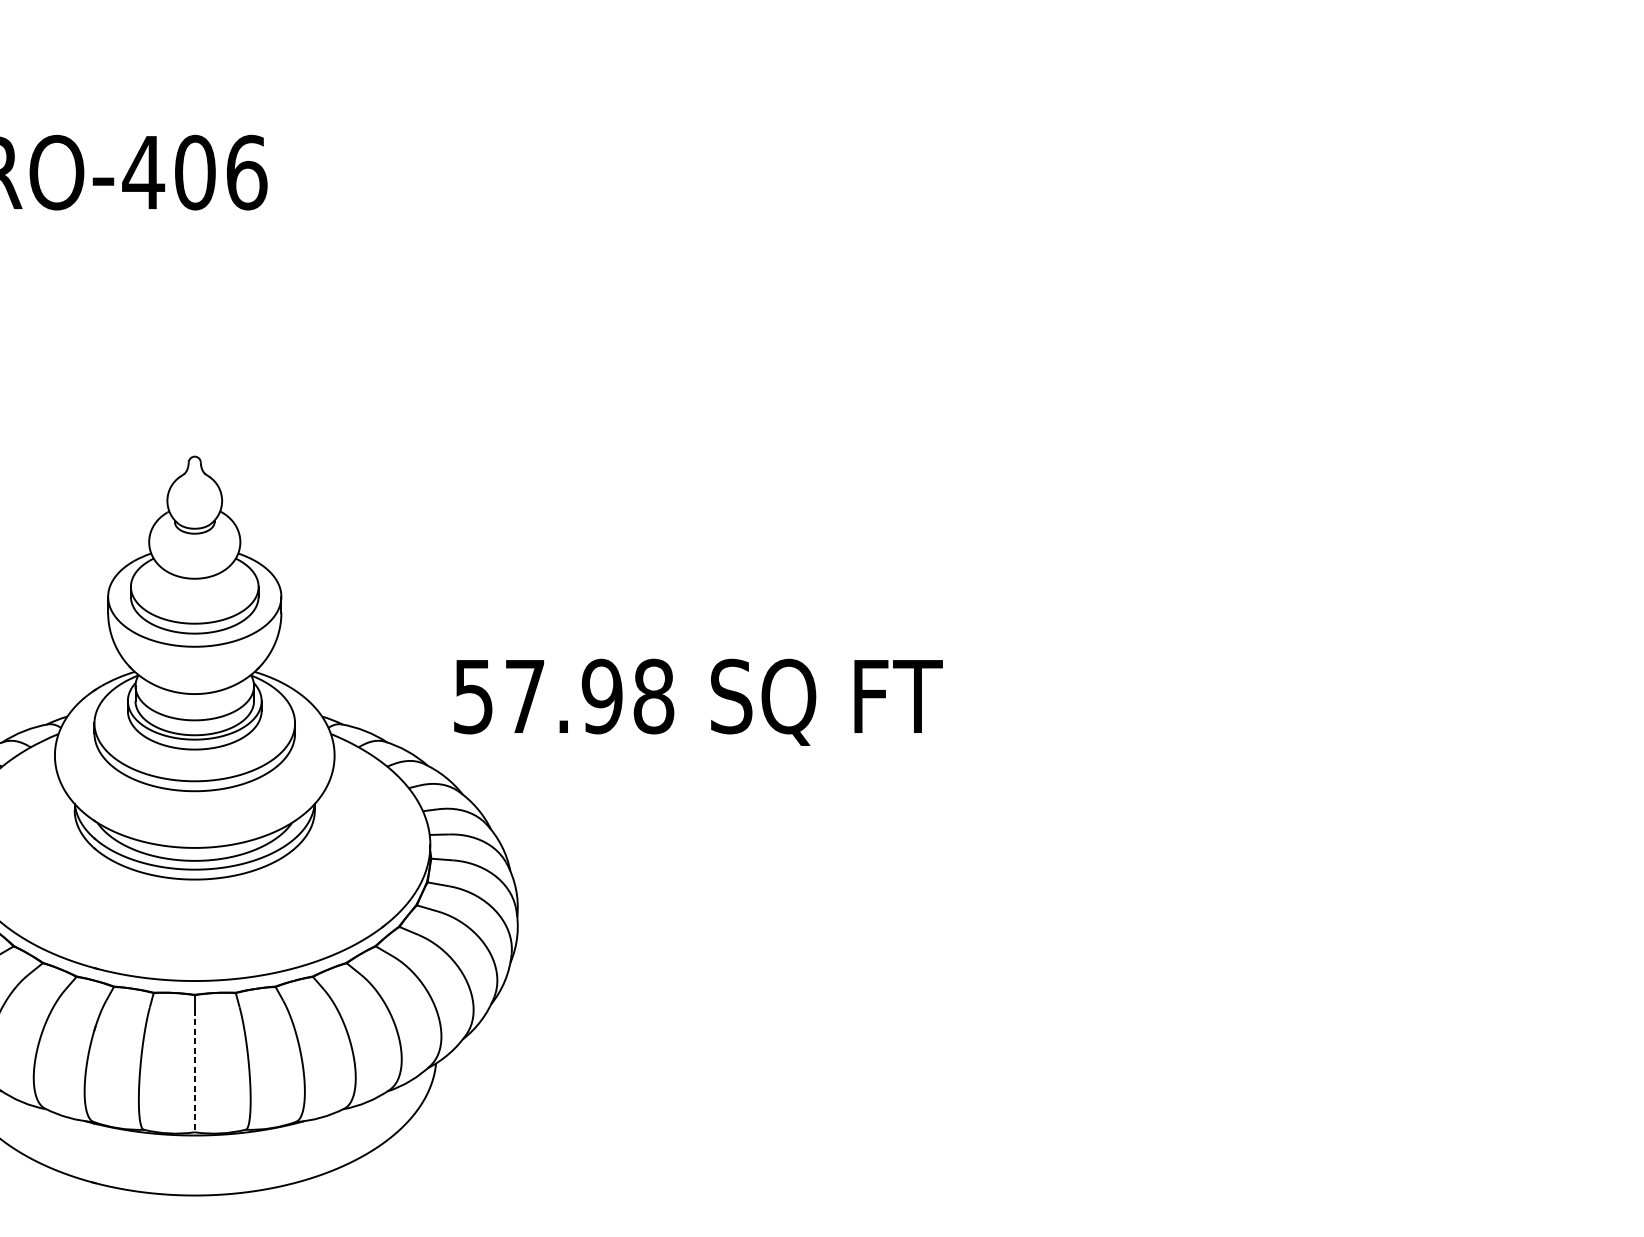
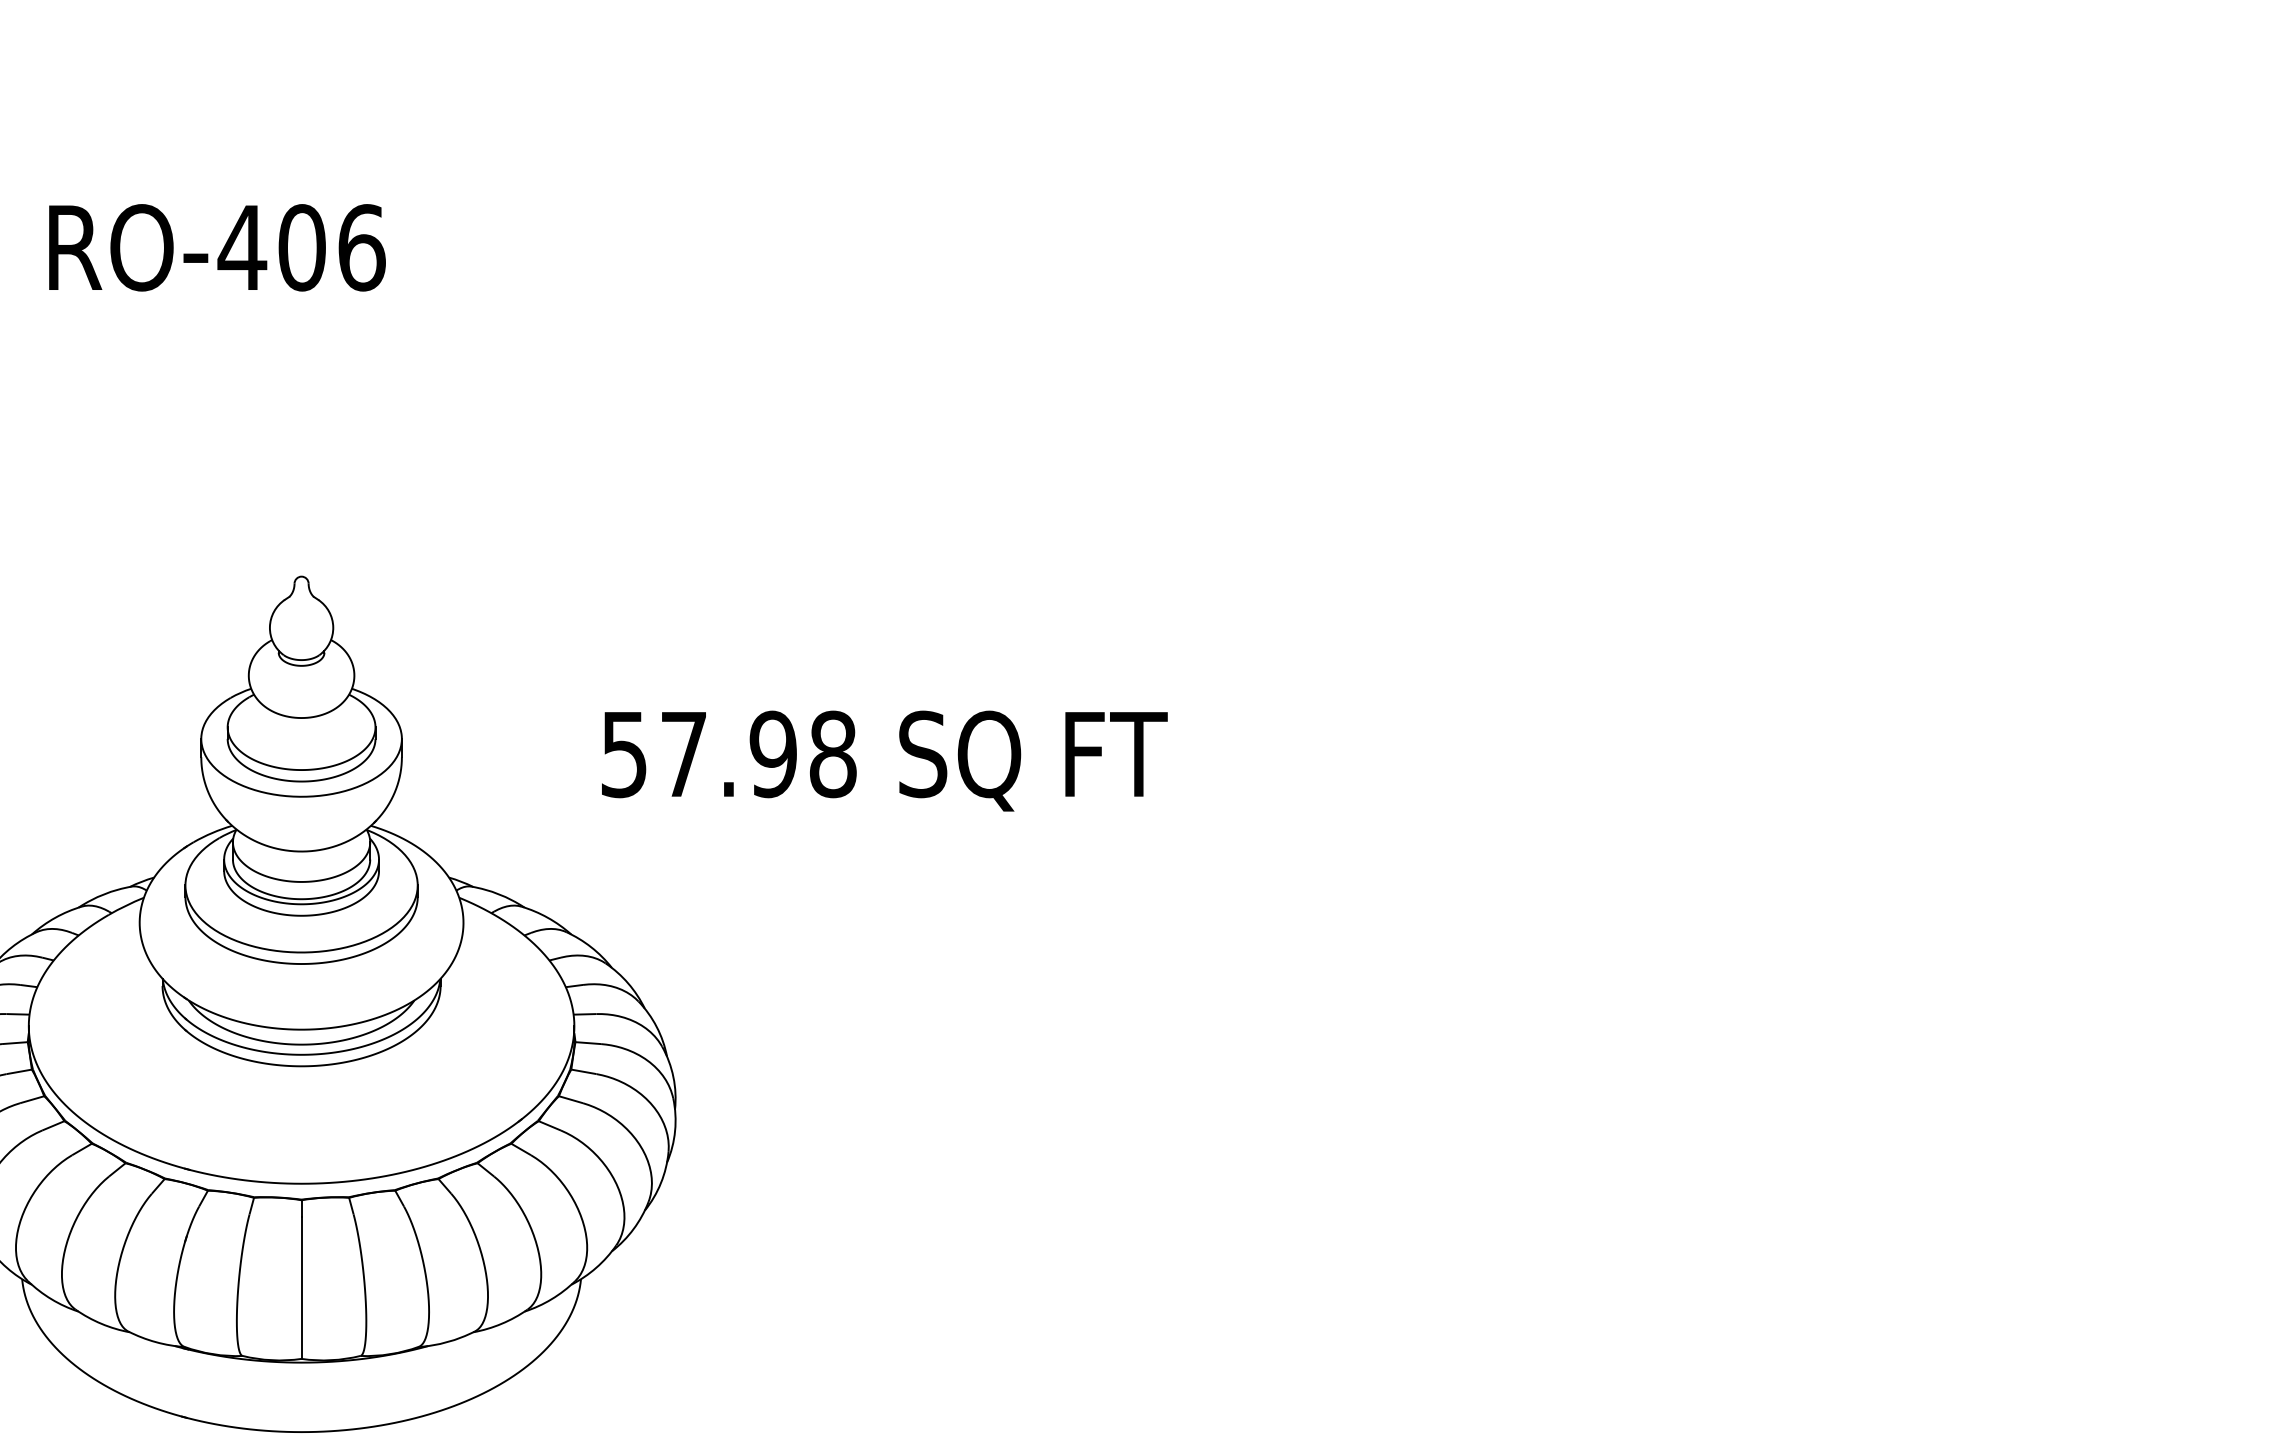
text: (698, 701) -> (884, 760), moved
line: (194, 1070) -> (301, 1287), dashed -> solid

